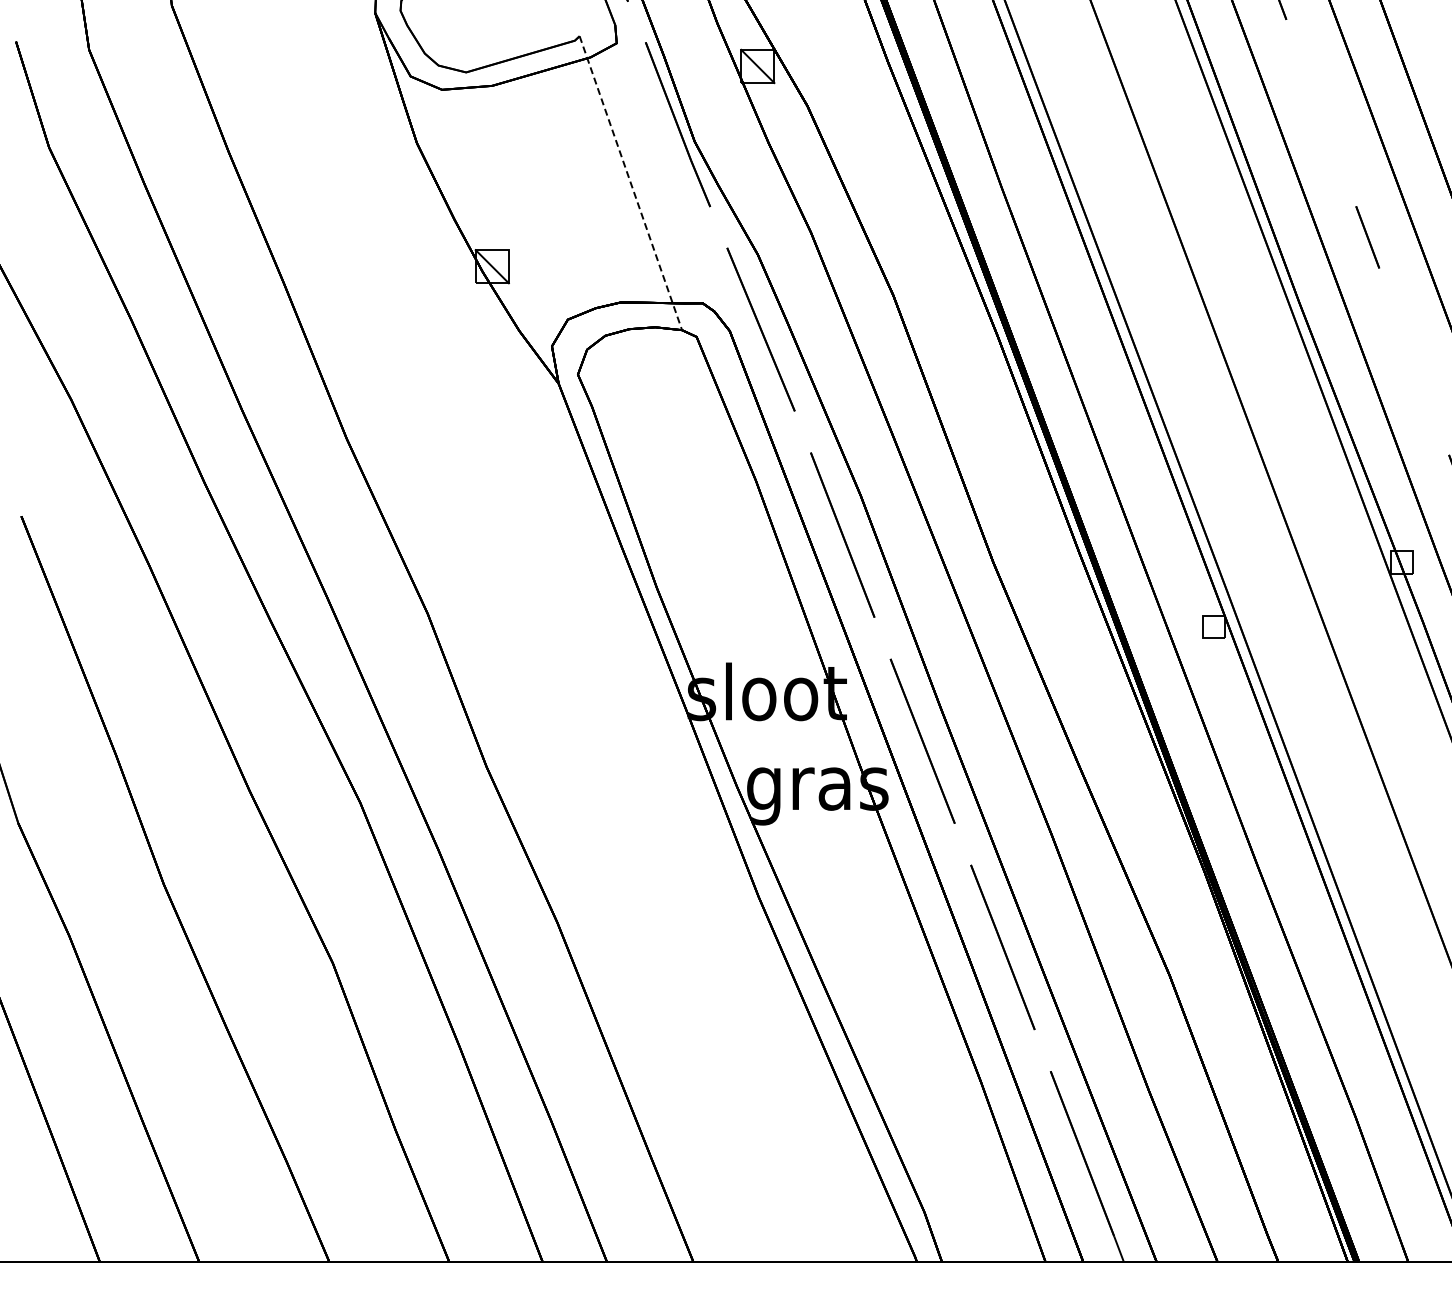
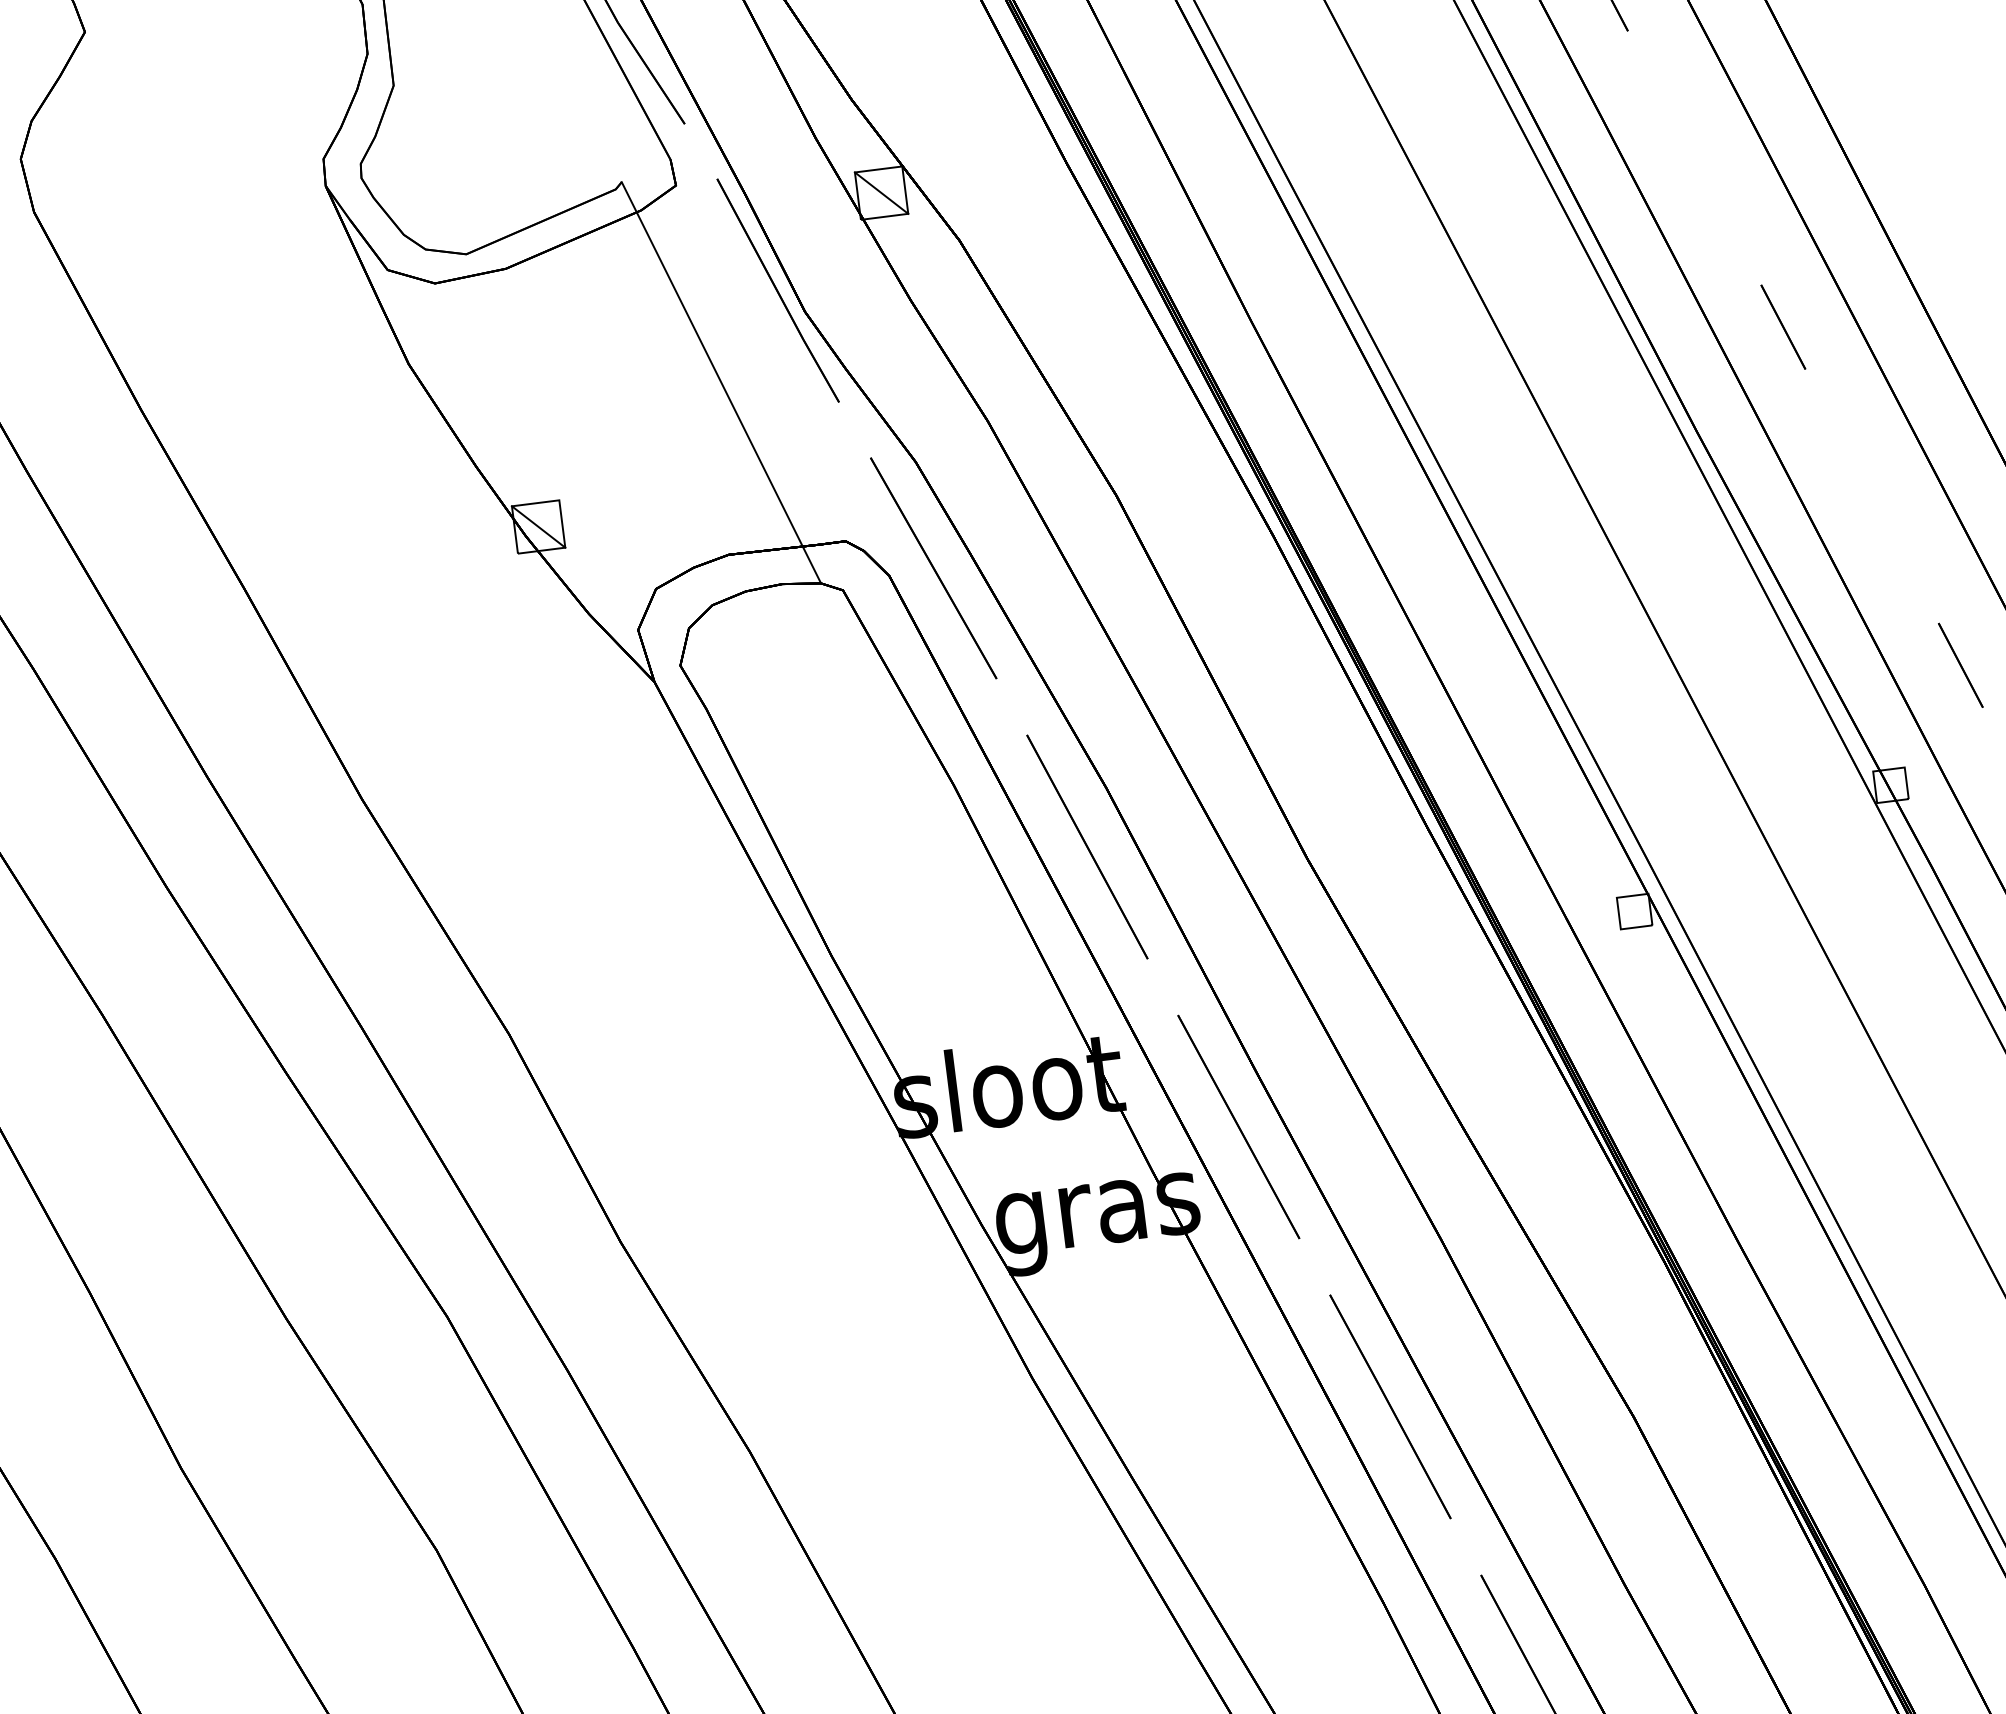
line: (630, 183) -> (720, 383), dashed -> solid

